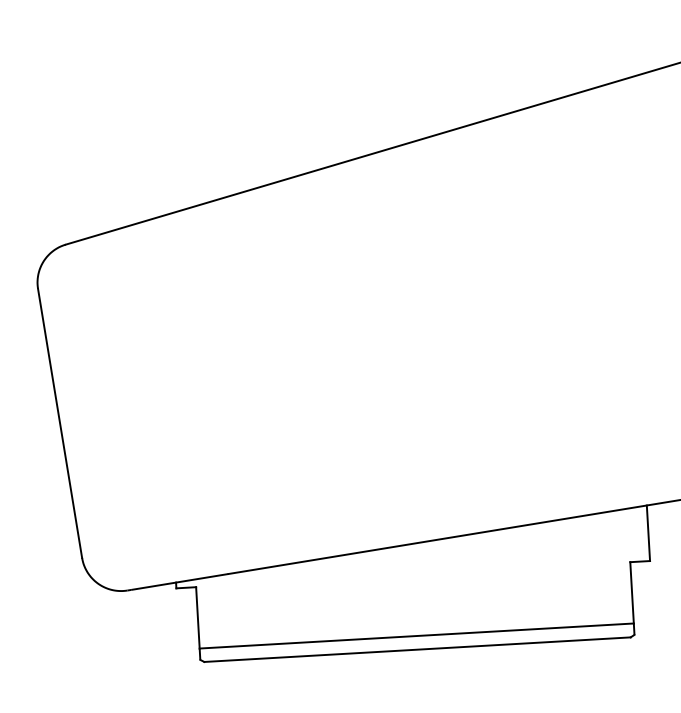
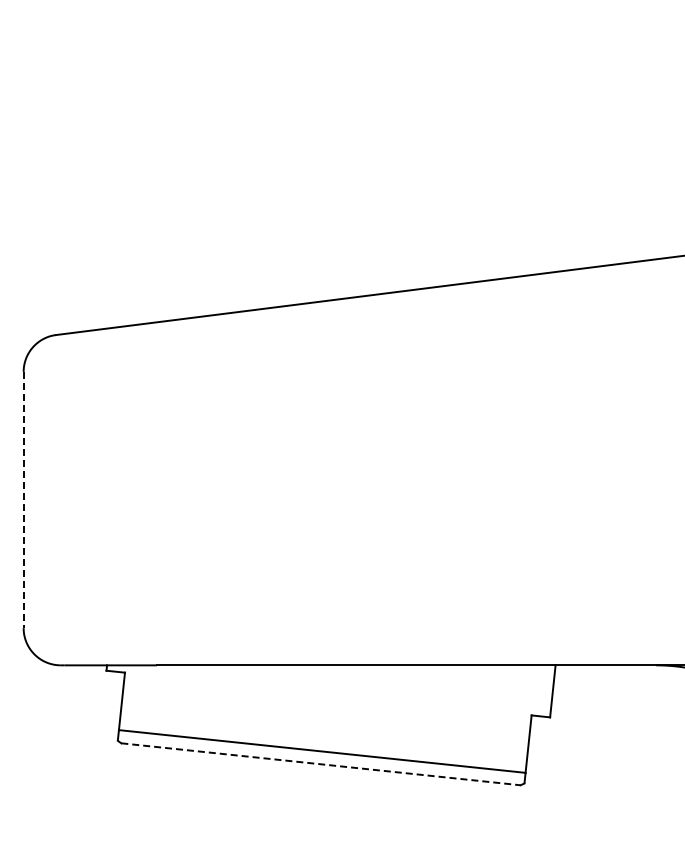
line: (60, 423) -> (23, 500), solid -> dashed
line: (417, 649) -> (320, 764), solid -> dashed

